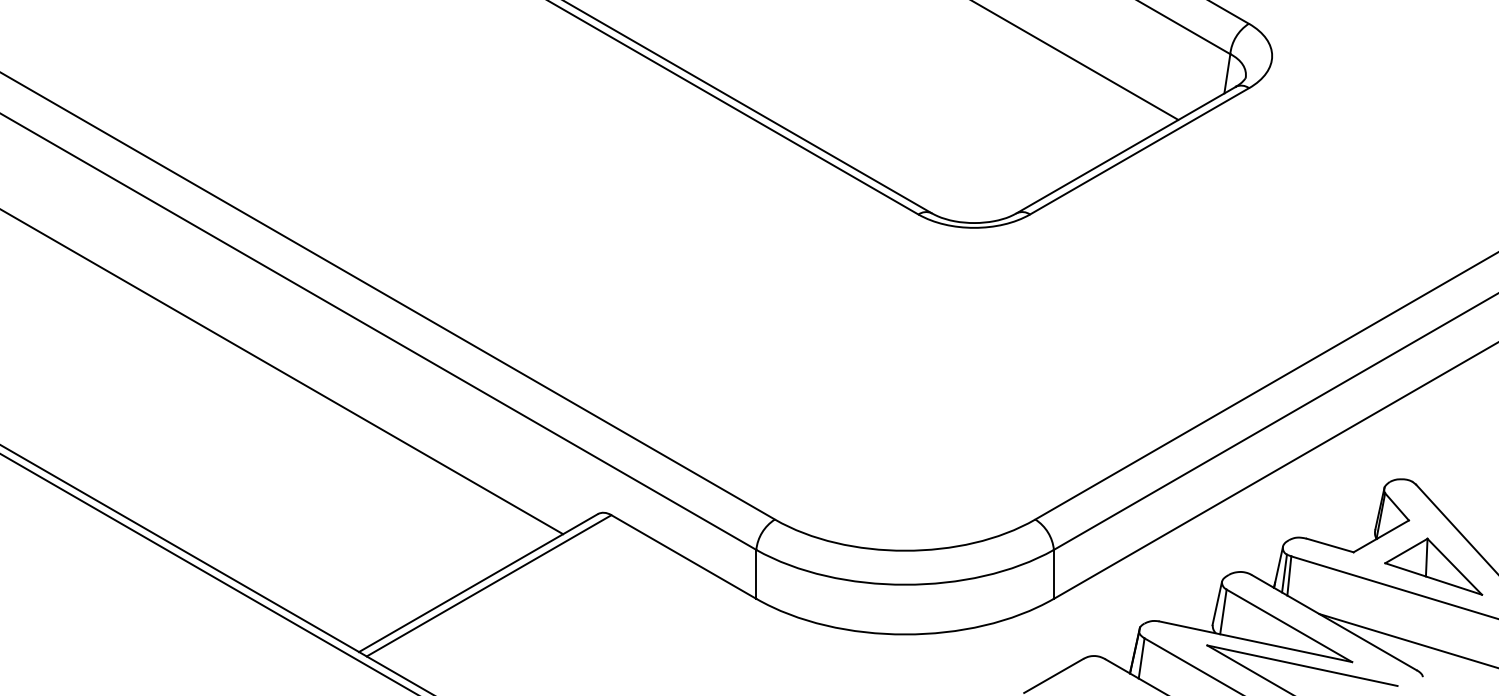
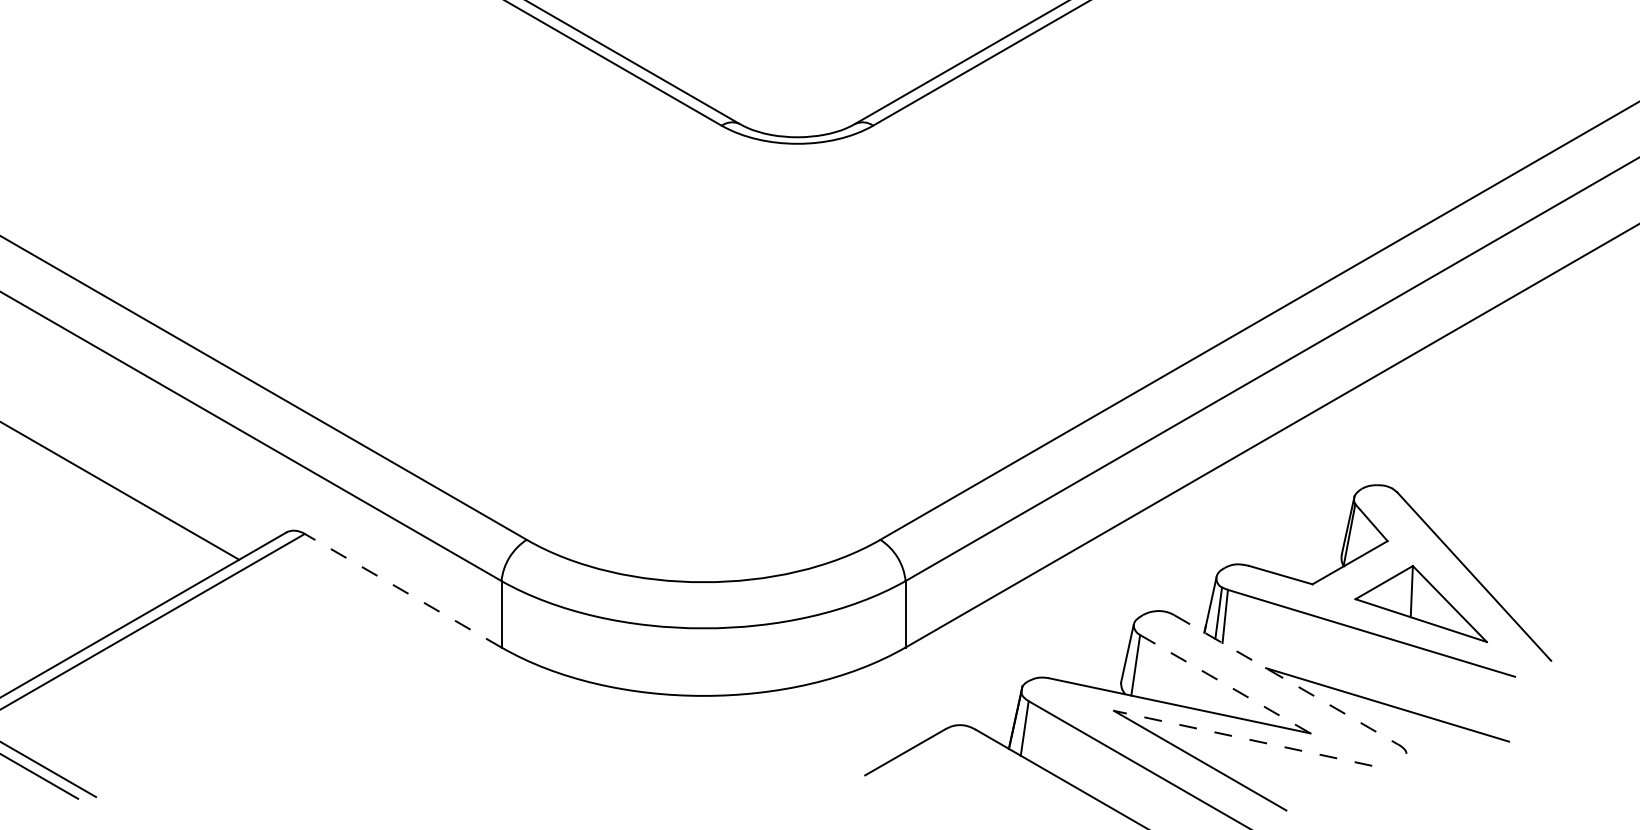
line: (683, 557) -> (402, 591), solid -> dashed
line: (1334, 622) -> (1286, 679), solid -> dashed
line: (1288, 625) -> (1224, 683), solid -> dashed
line: (1301, 665) -> (1241, 738), solid -> dashed

